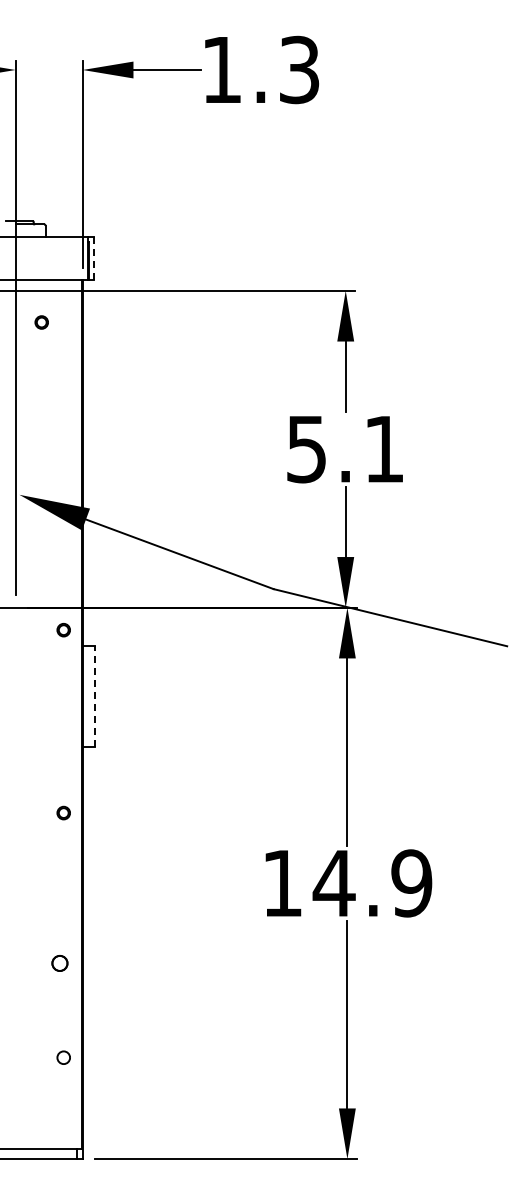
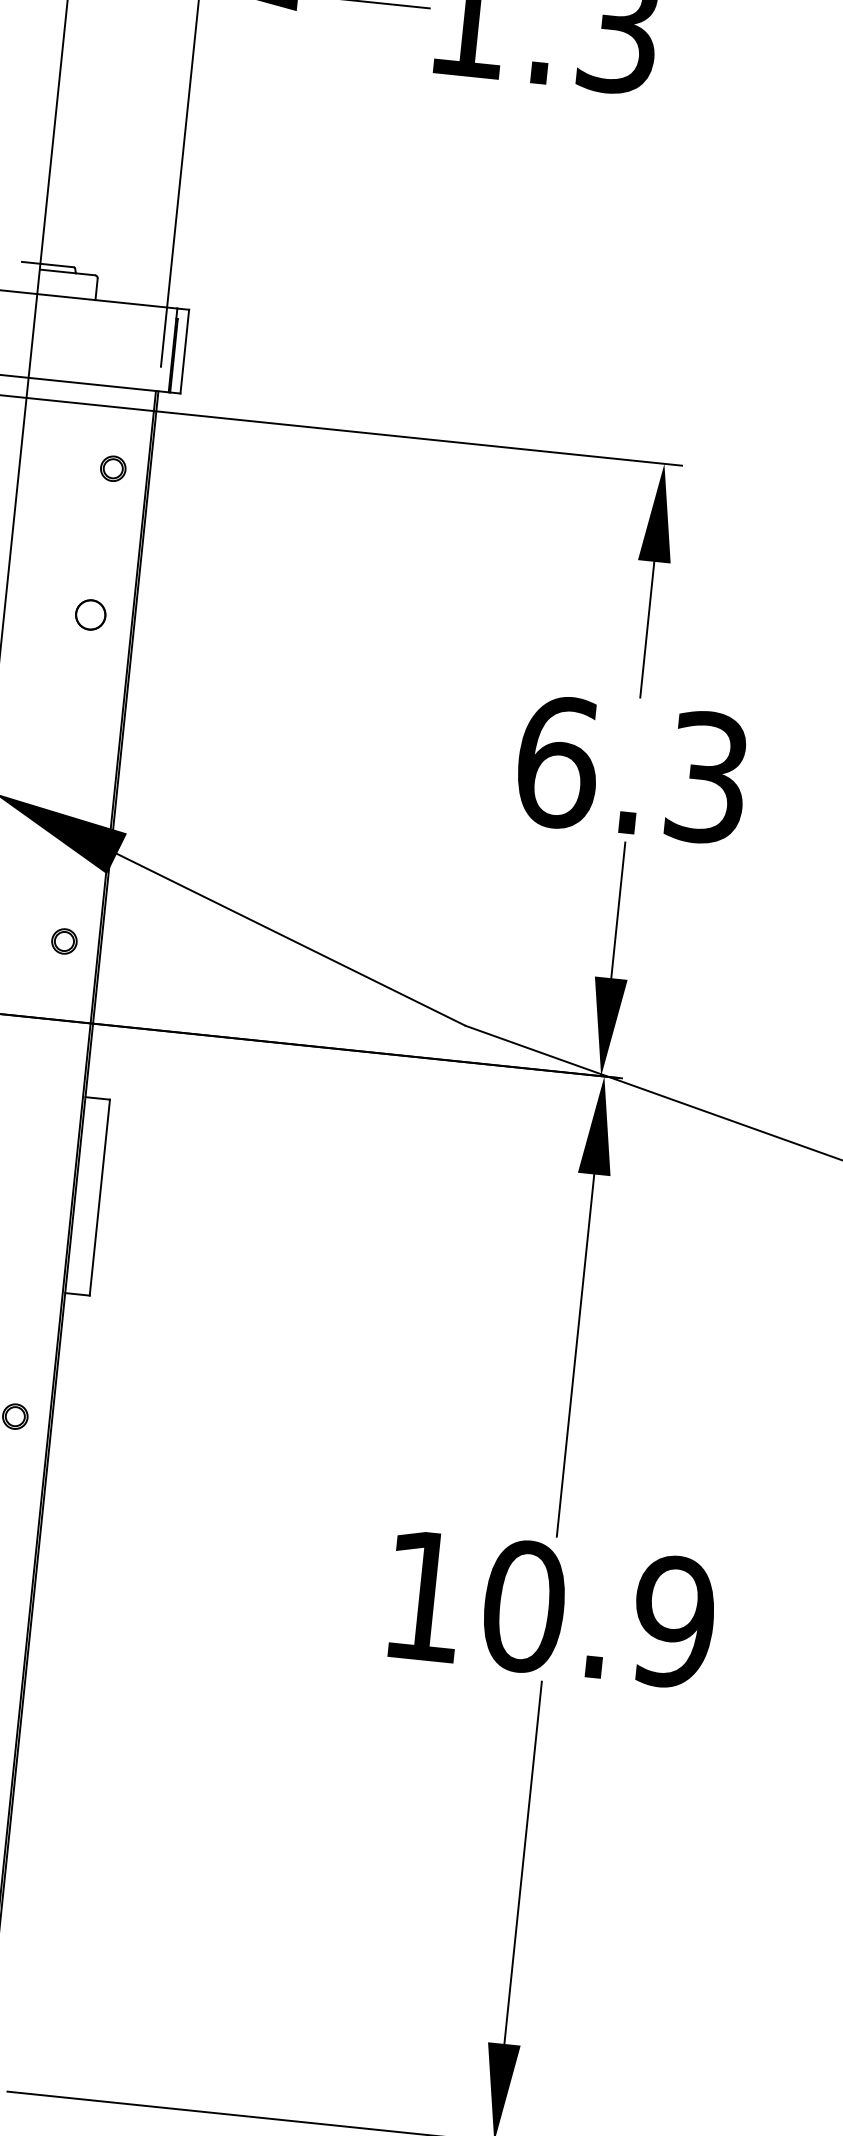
line: (94, 258) -> (185, 351), dashed -> solid
circle: (41, 322) -> (112, 468), moved
circle: (59, 398) -> (89, 614), added
text: (344, 449) -> (630, 770), 5.1 -> 6.3
part: (63, 630) -> (63, 942), moved
line: (95, 696) -> (99, 1197), dashed -> solid
text: (333, 883) -> (522, 1606), 14.9 -> 10.9

